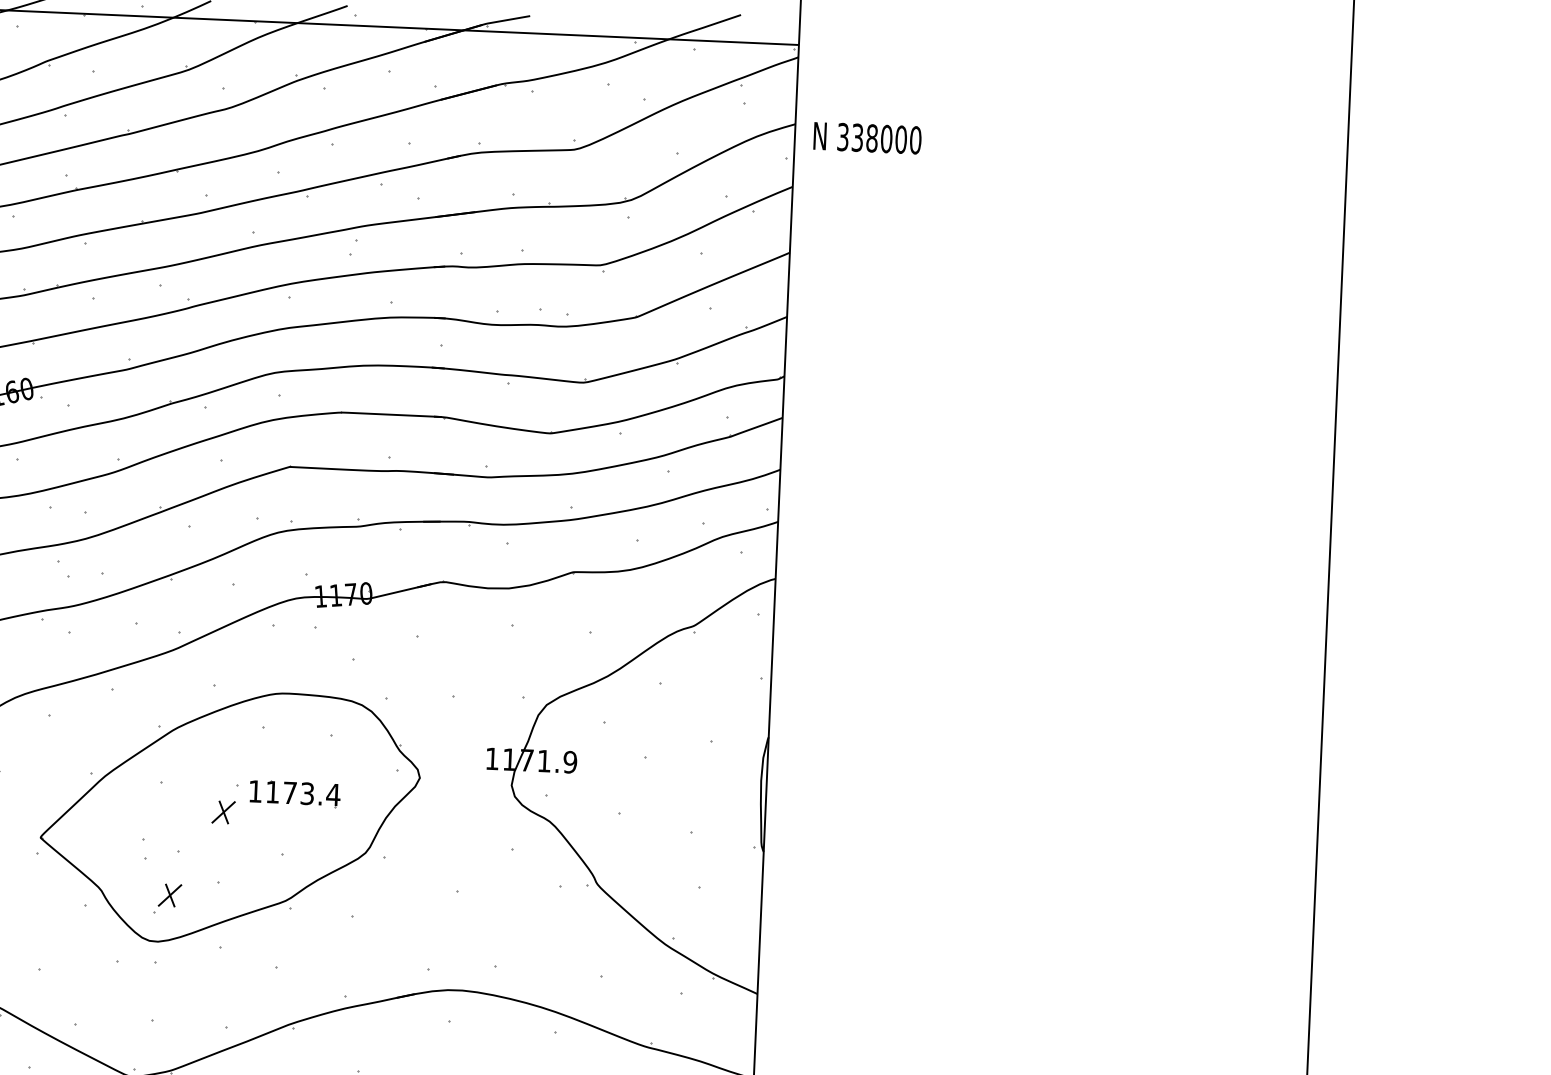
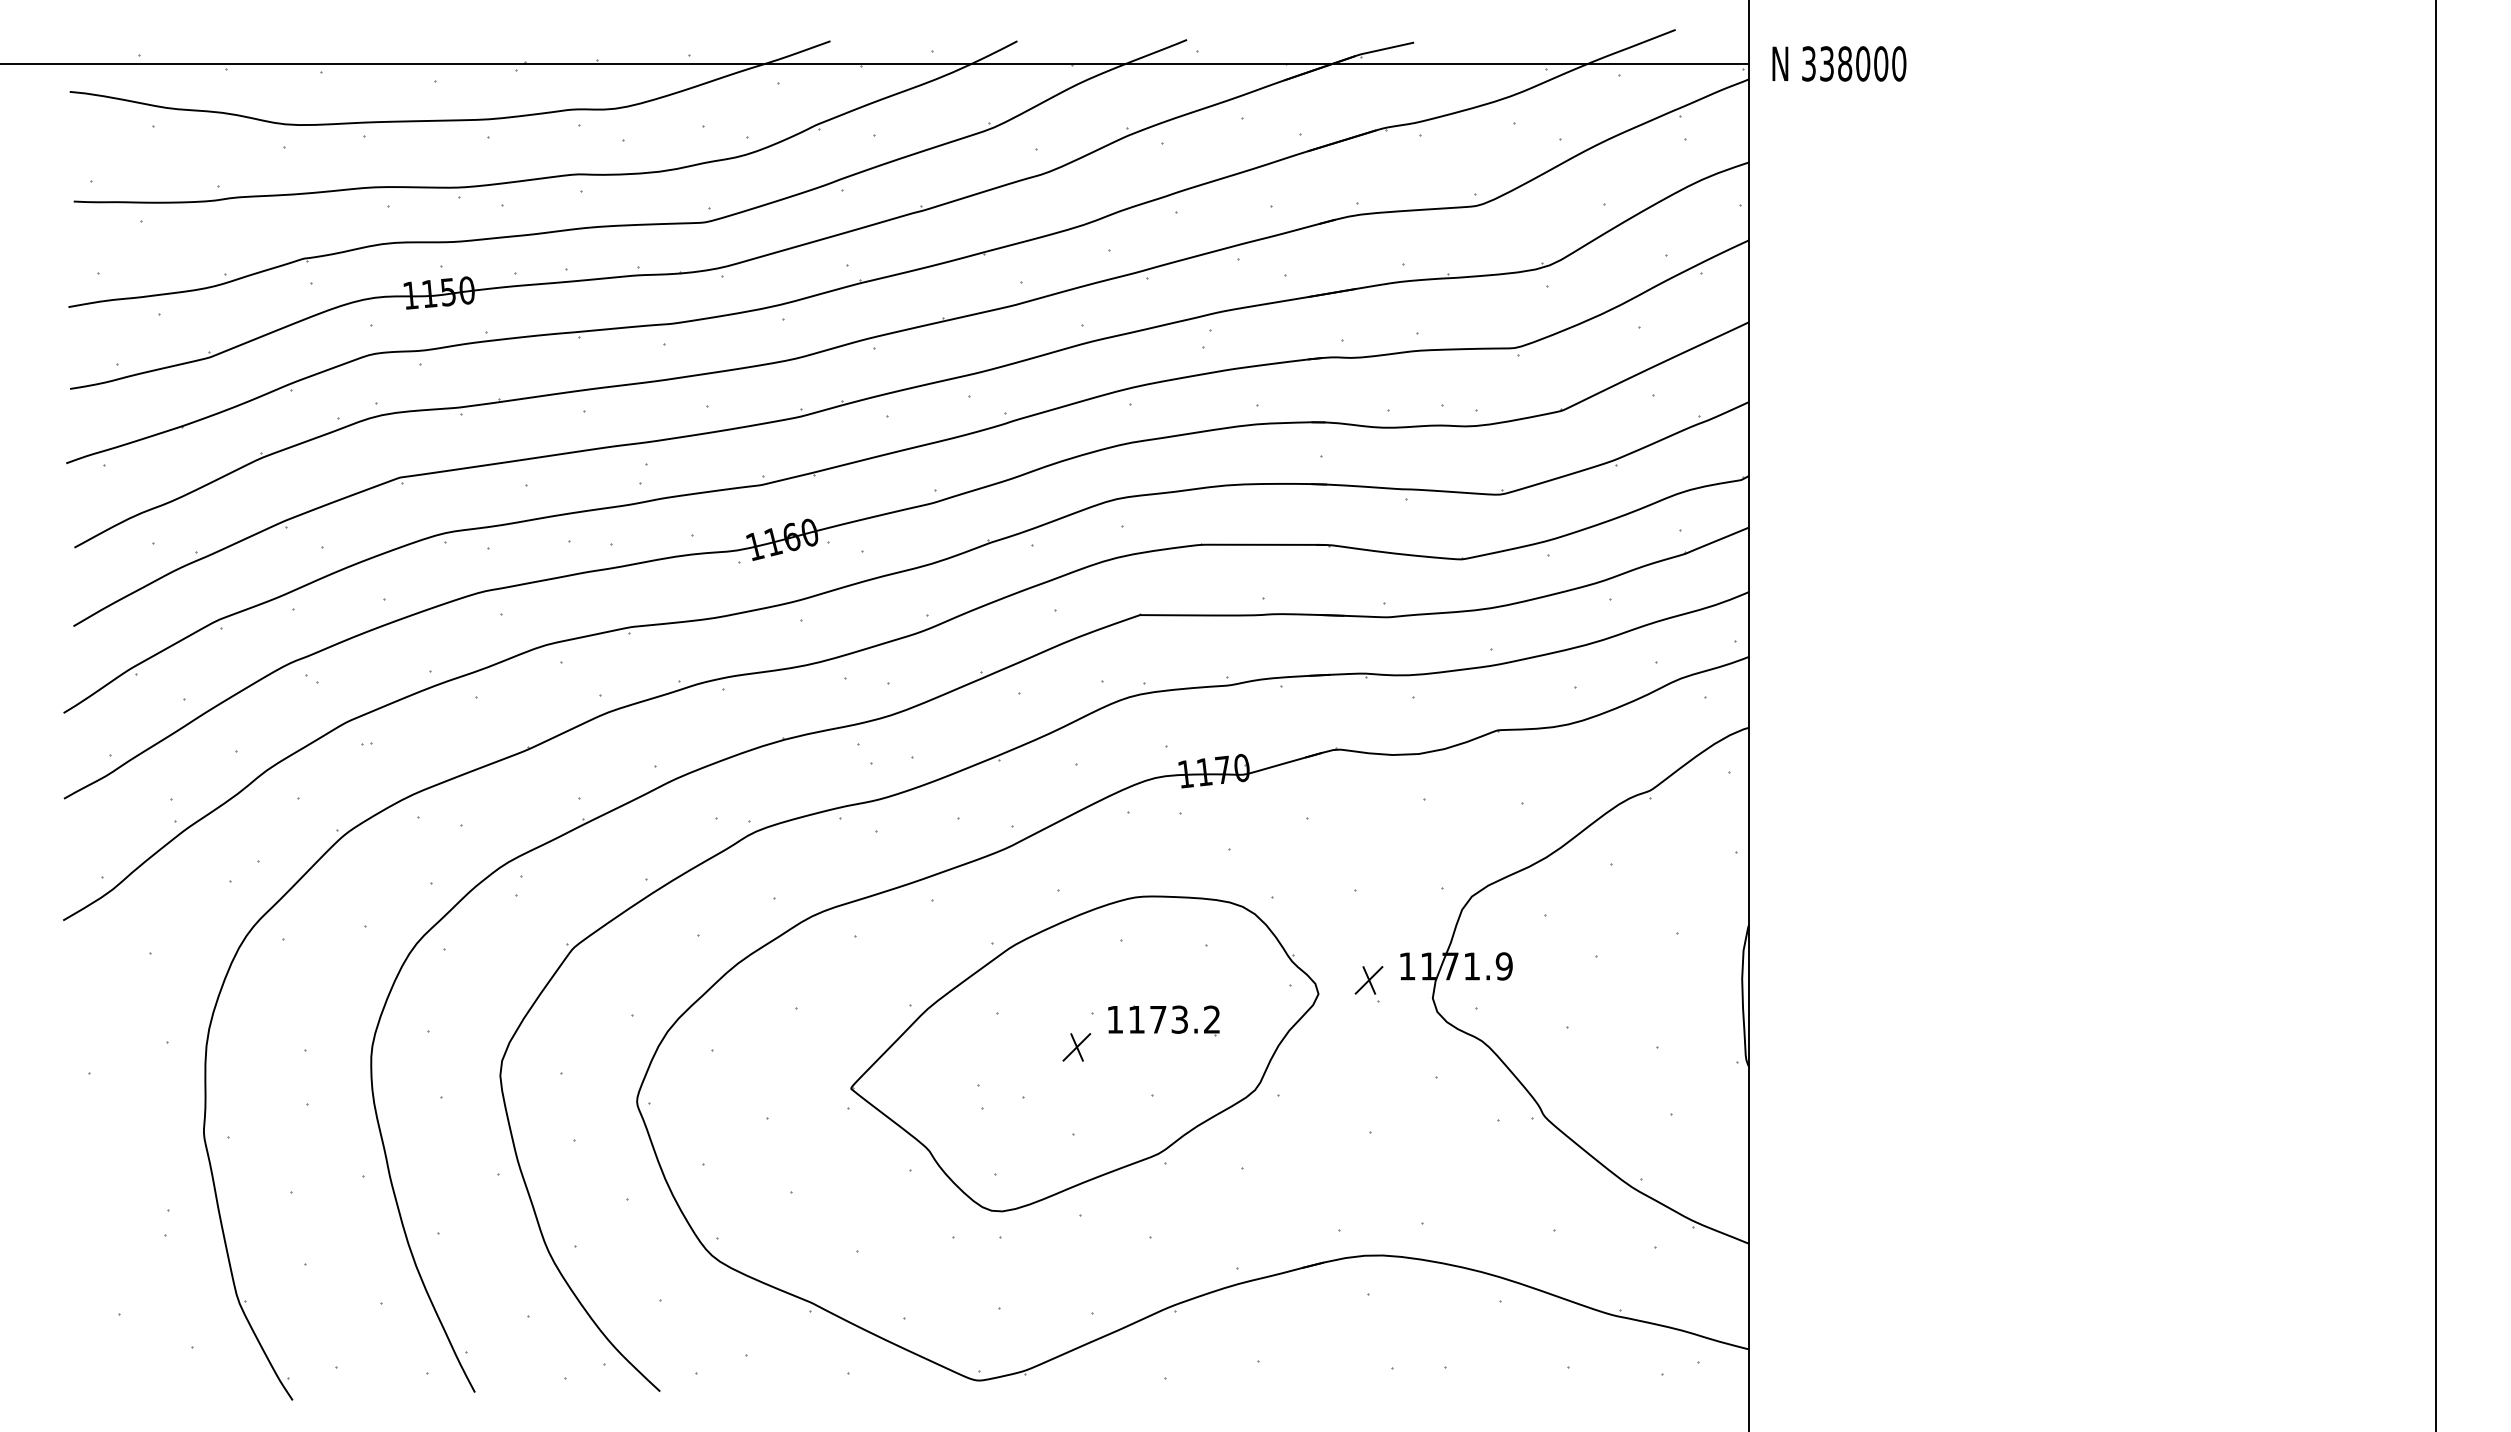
text: (867, 137) -> (1839, 63), moved
part: (460, 772) -> (1368, 984), added
text: (333, 794) -> (1212, 1019), 1173.4 -> 1173.2
part: (169, 895) -> (1014, 1153), removed

